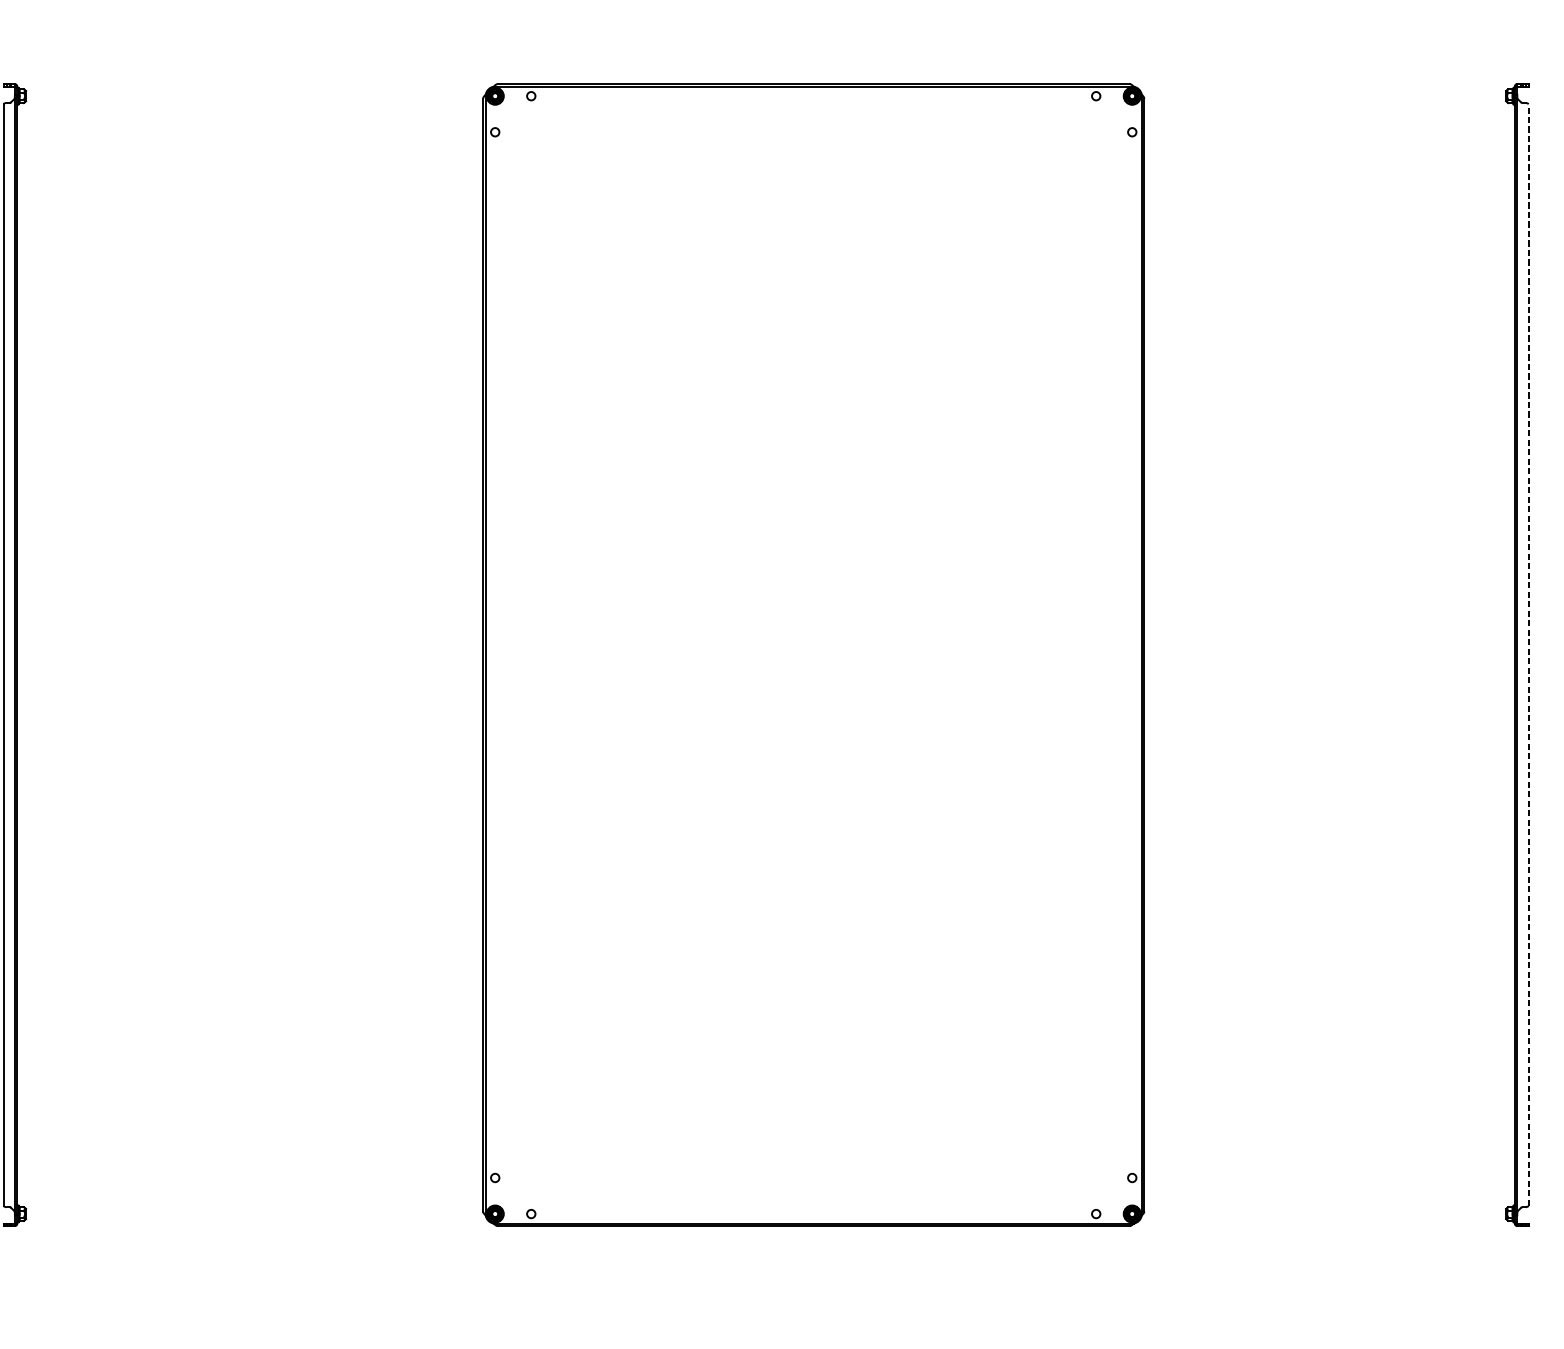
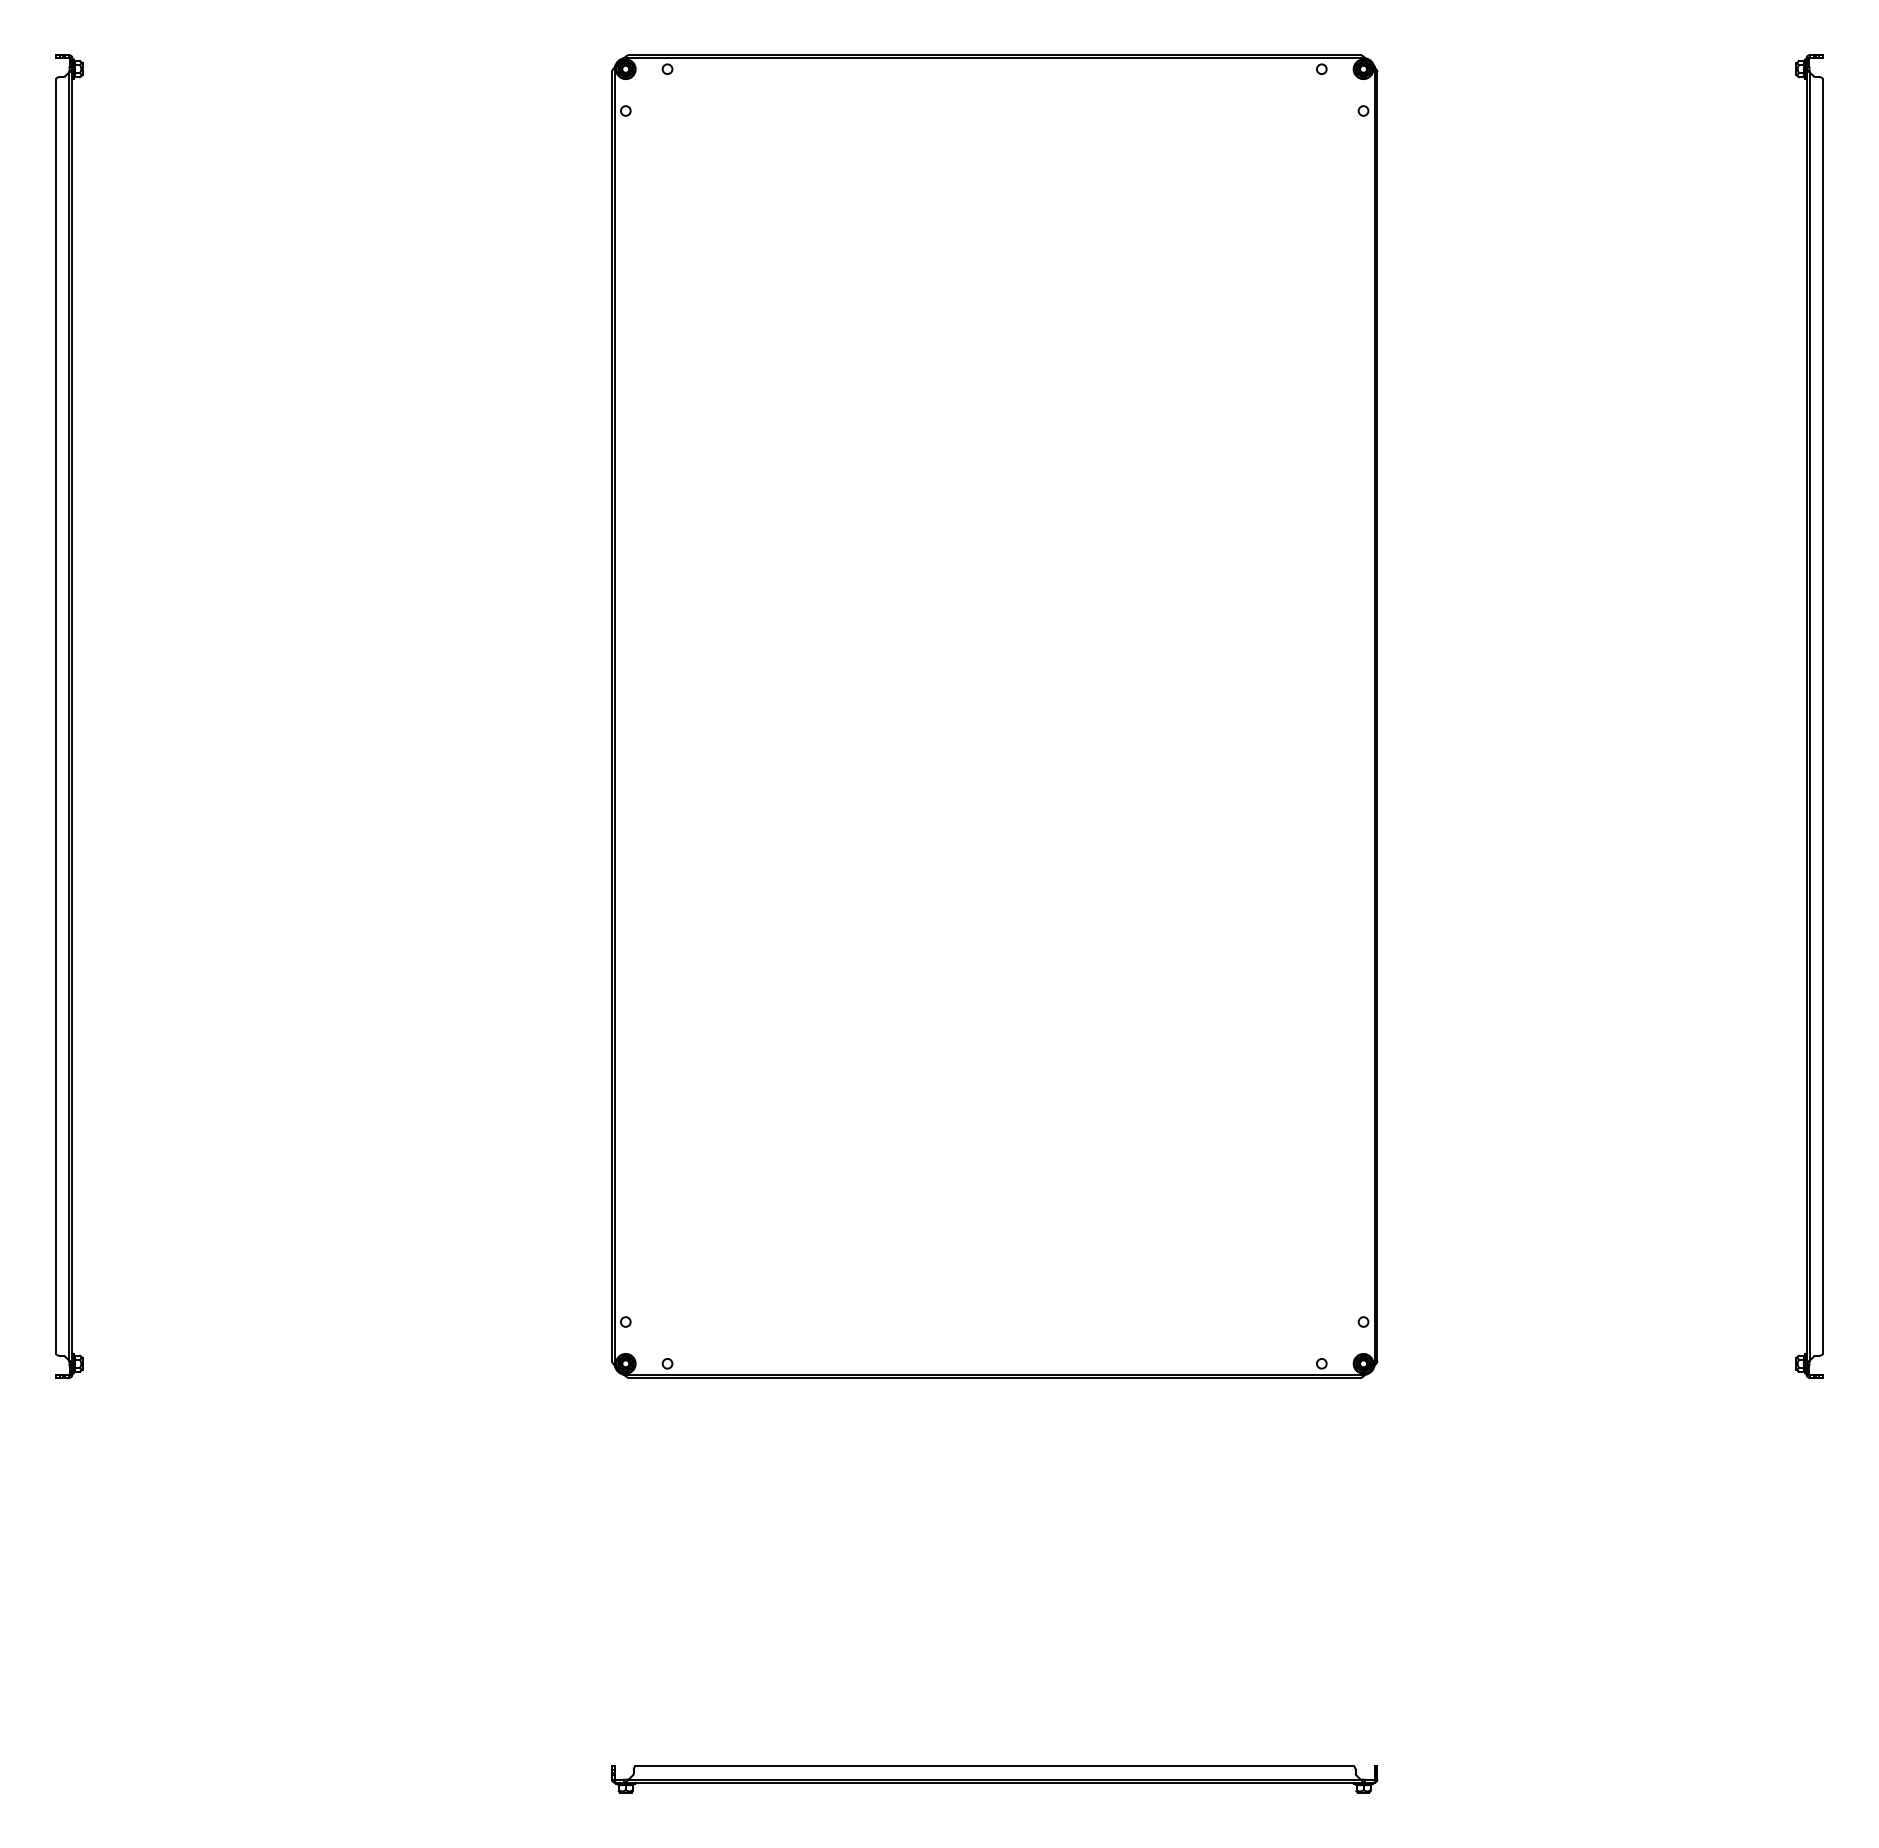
line: (1528, 655) -> (1822, 716), dashed -> solid

